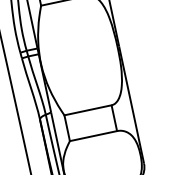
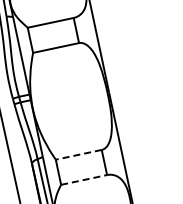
line: (87, 109) -> (78, 154), solid -> dashed
line: (93, 135) -> (84, 179), solid -> dashed

